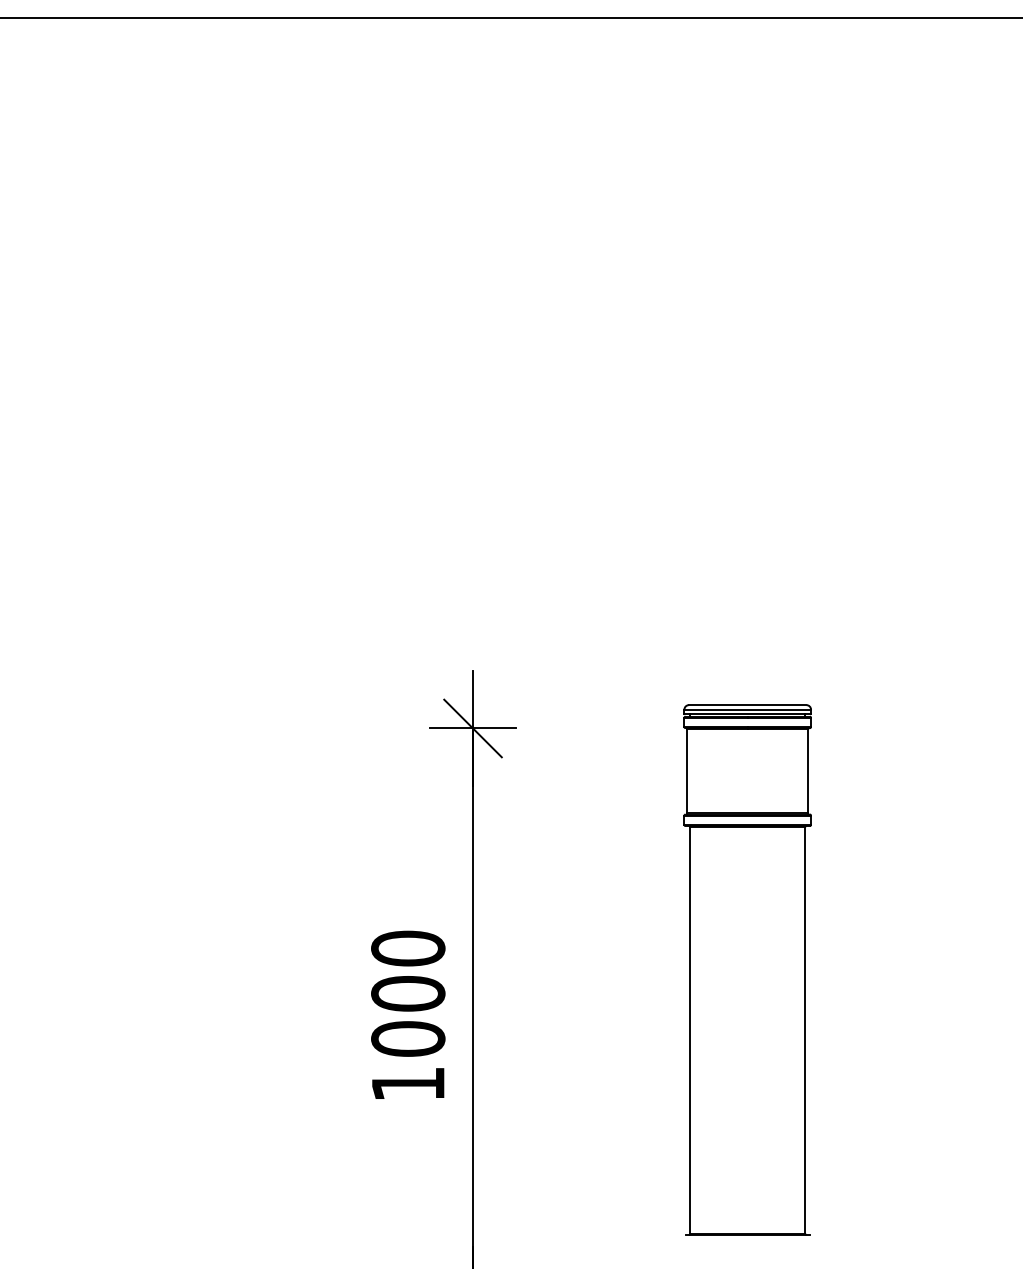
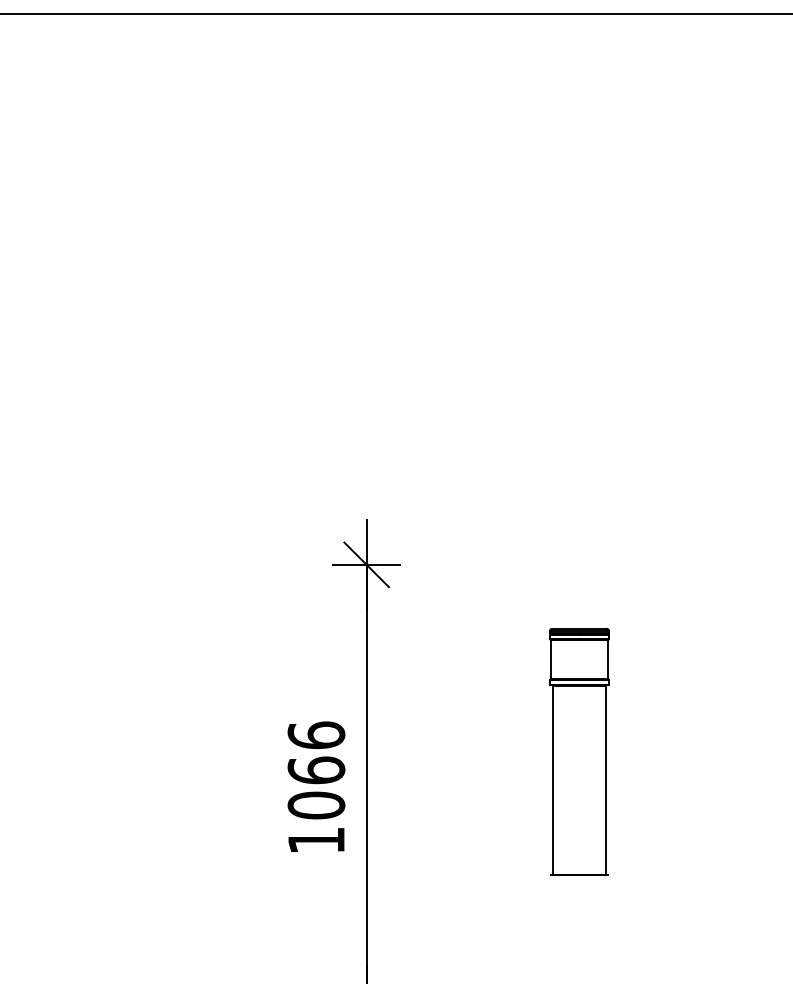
part: (747, 969) -> (579, 751), size x0.6
text: (408, 970) -> (316, 752), 1000 -> 1066

